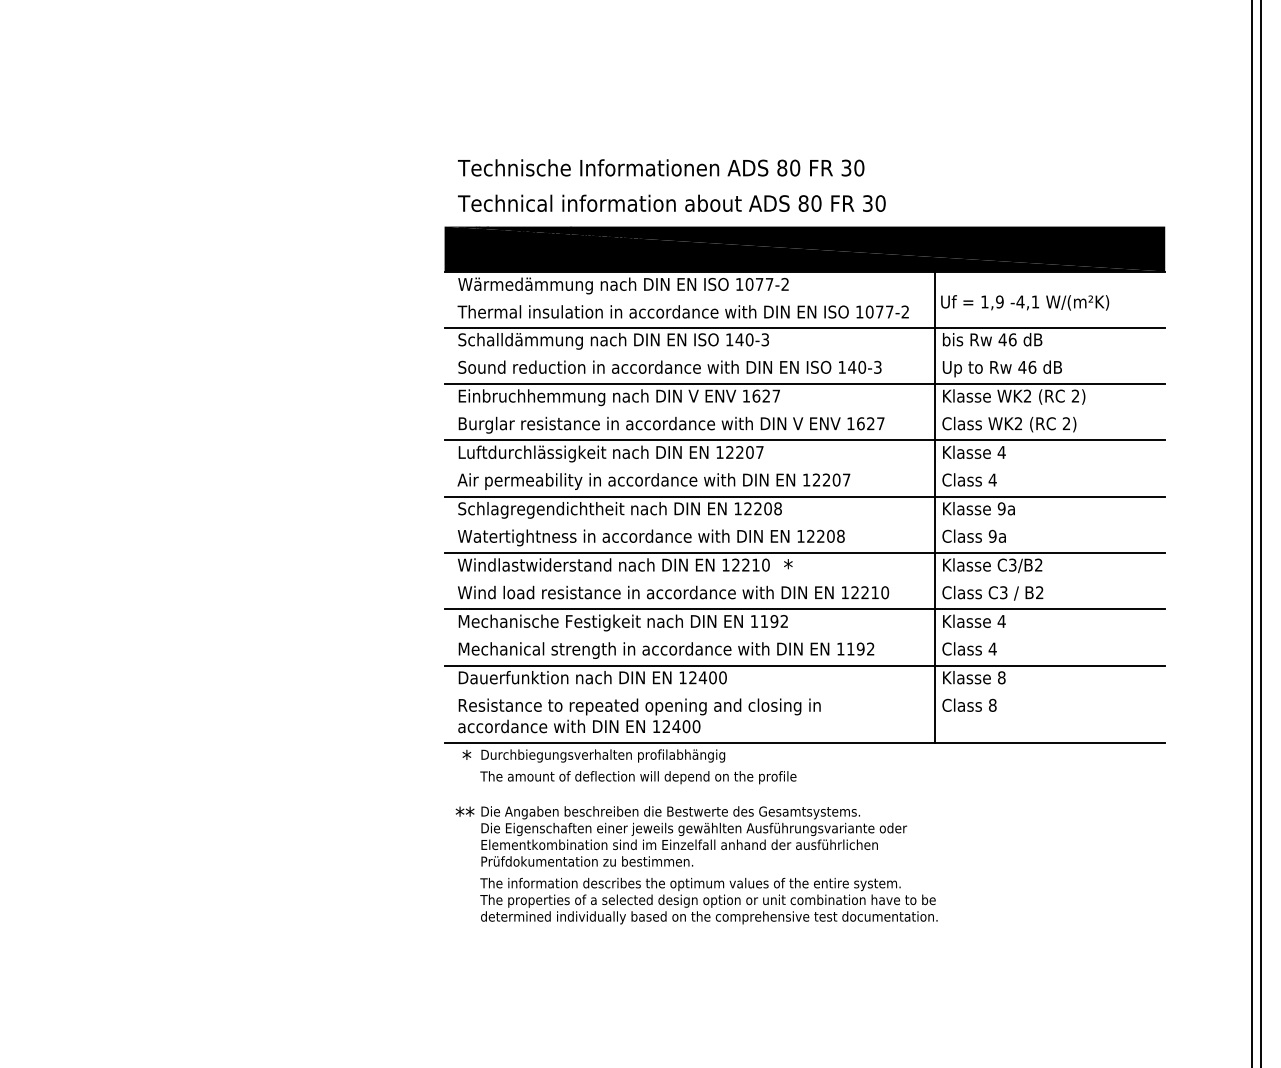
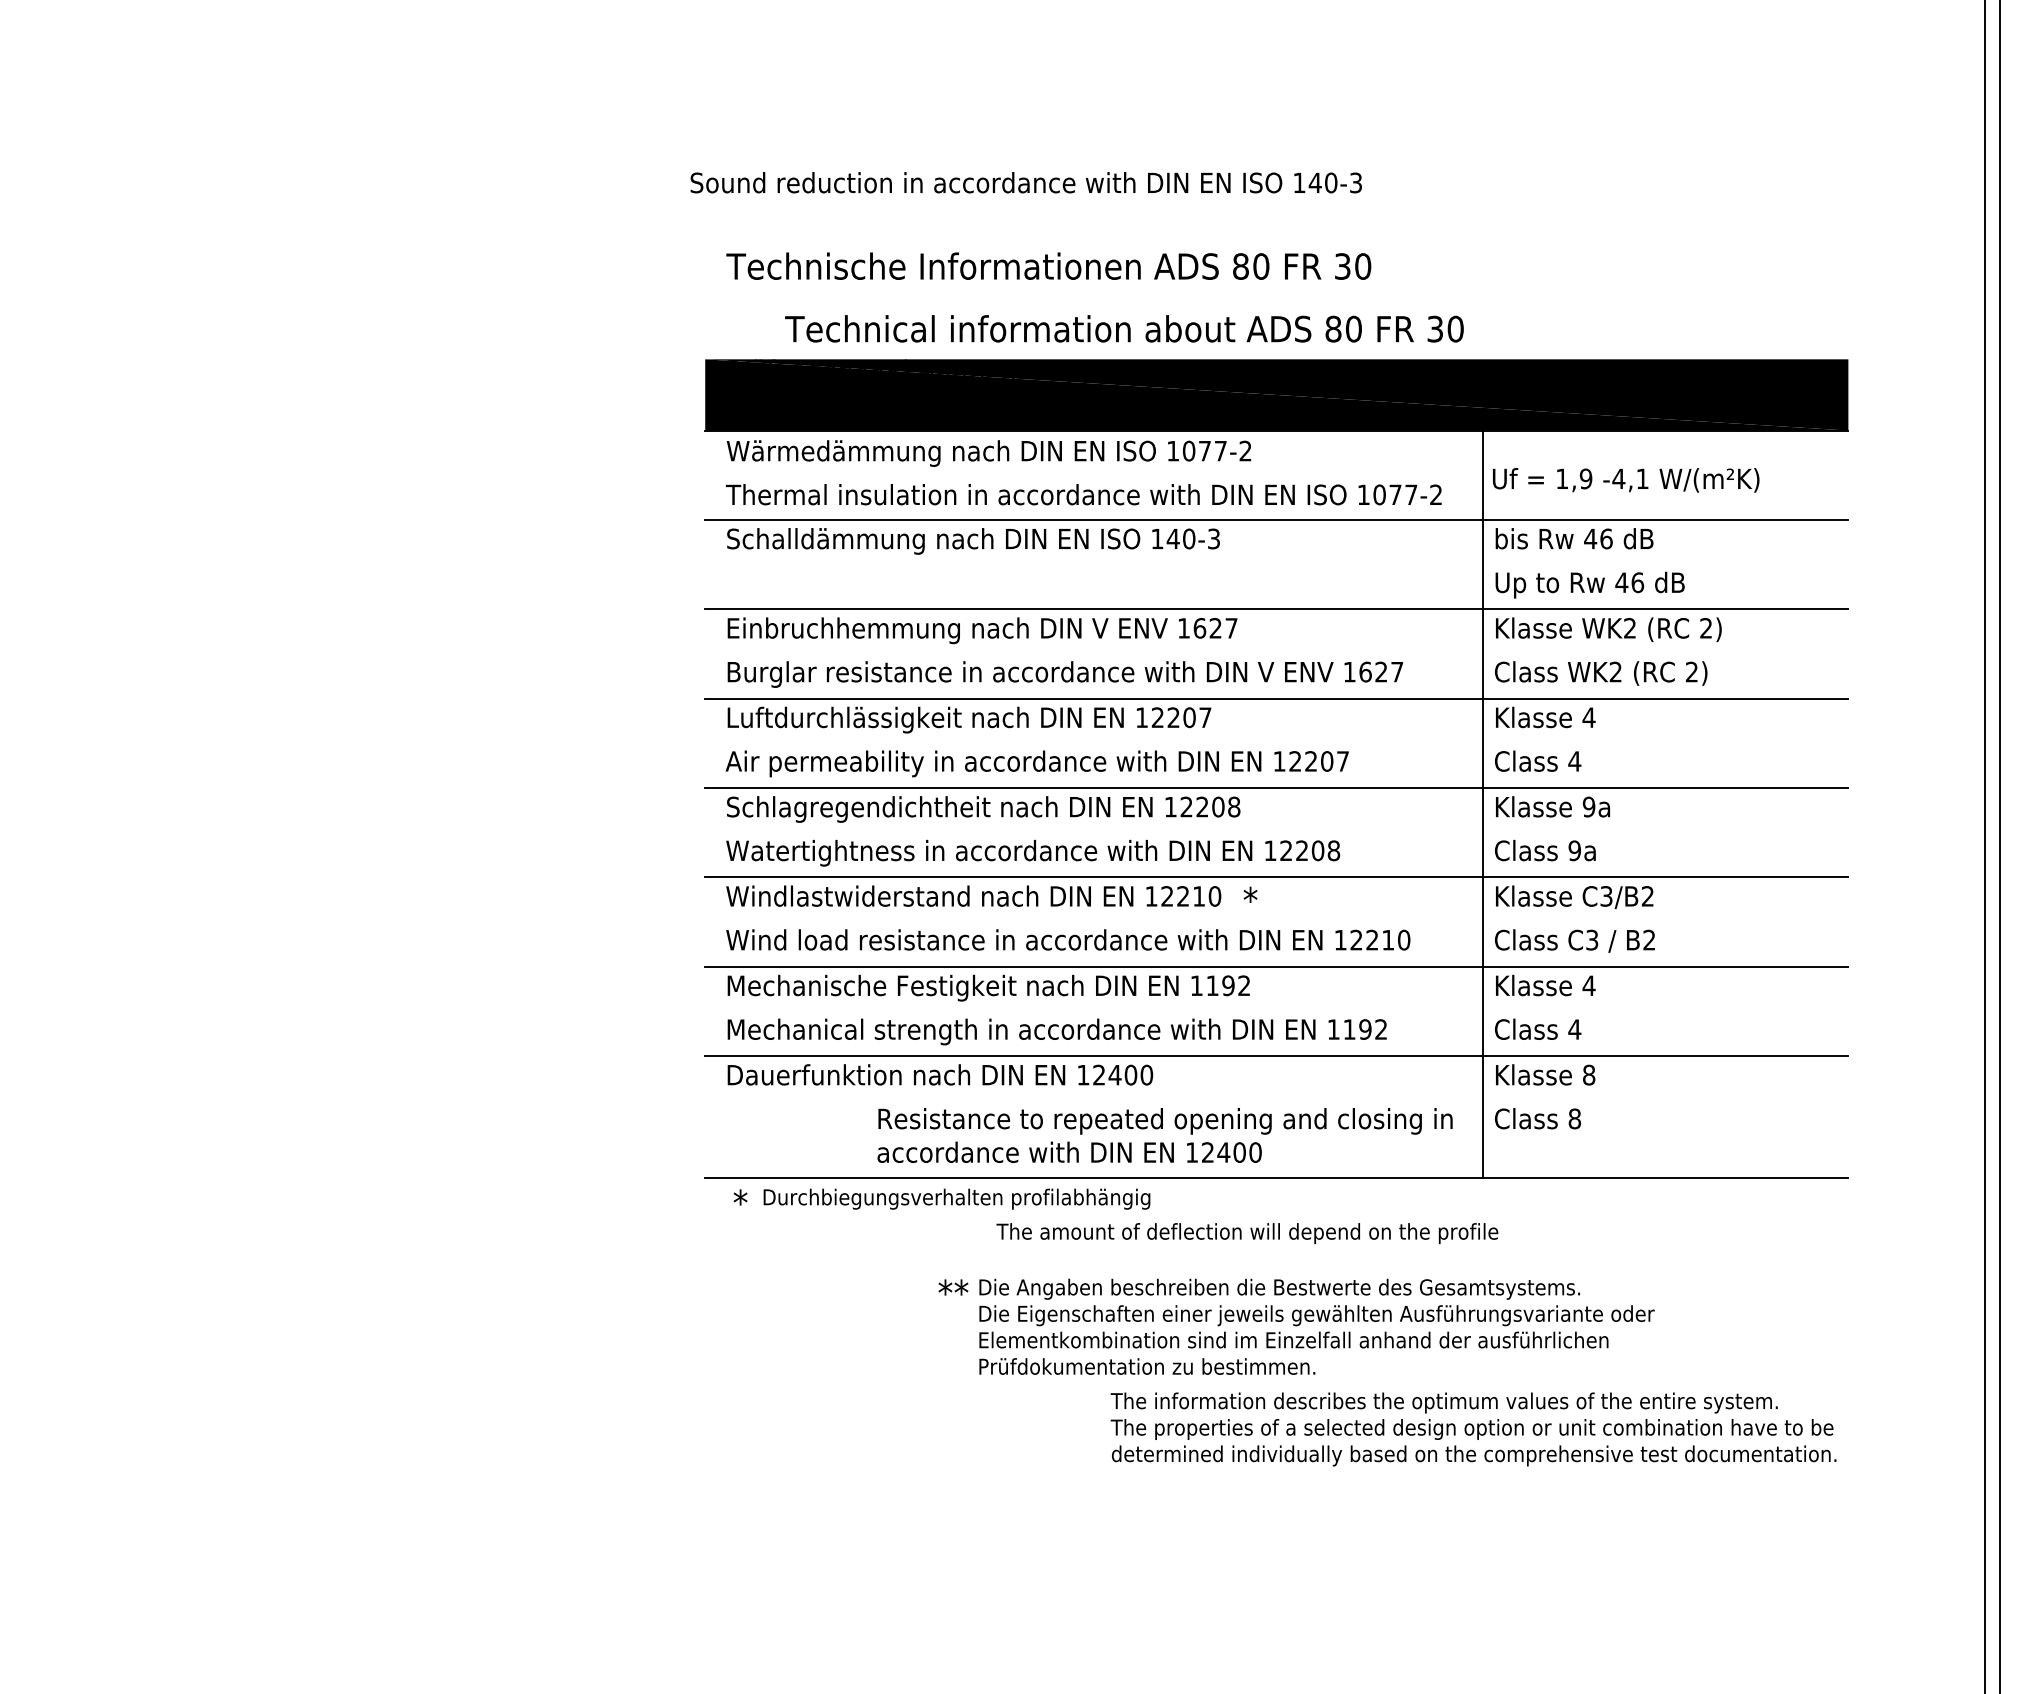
text: (671, 202) -> (1123, 327), moved
text: (669, 366) -> (1025, 181), moved
text: (639, 715) -> (1165, 1134), moved
text: (638, 777) -> (1247, 1233), moved
text: (681, 836) -> (1296, 1326), moved
text: (708, 900) -> (1472, 1428), moved

